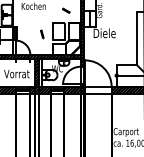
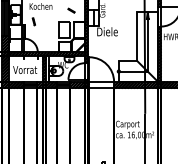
part: (41, 34) -> (33, 21), moved

